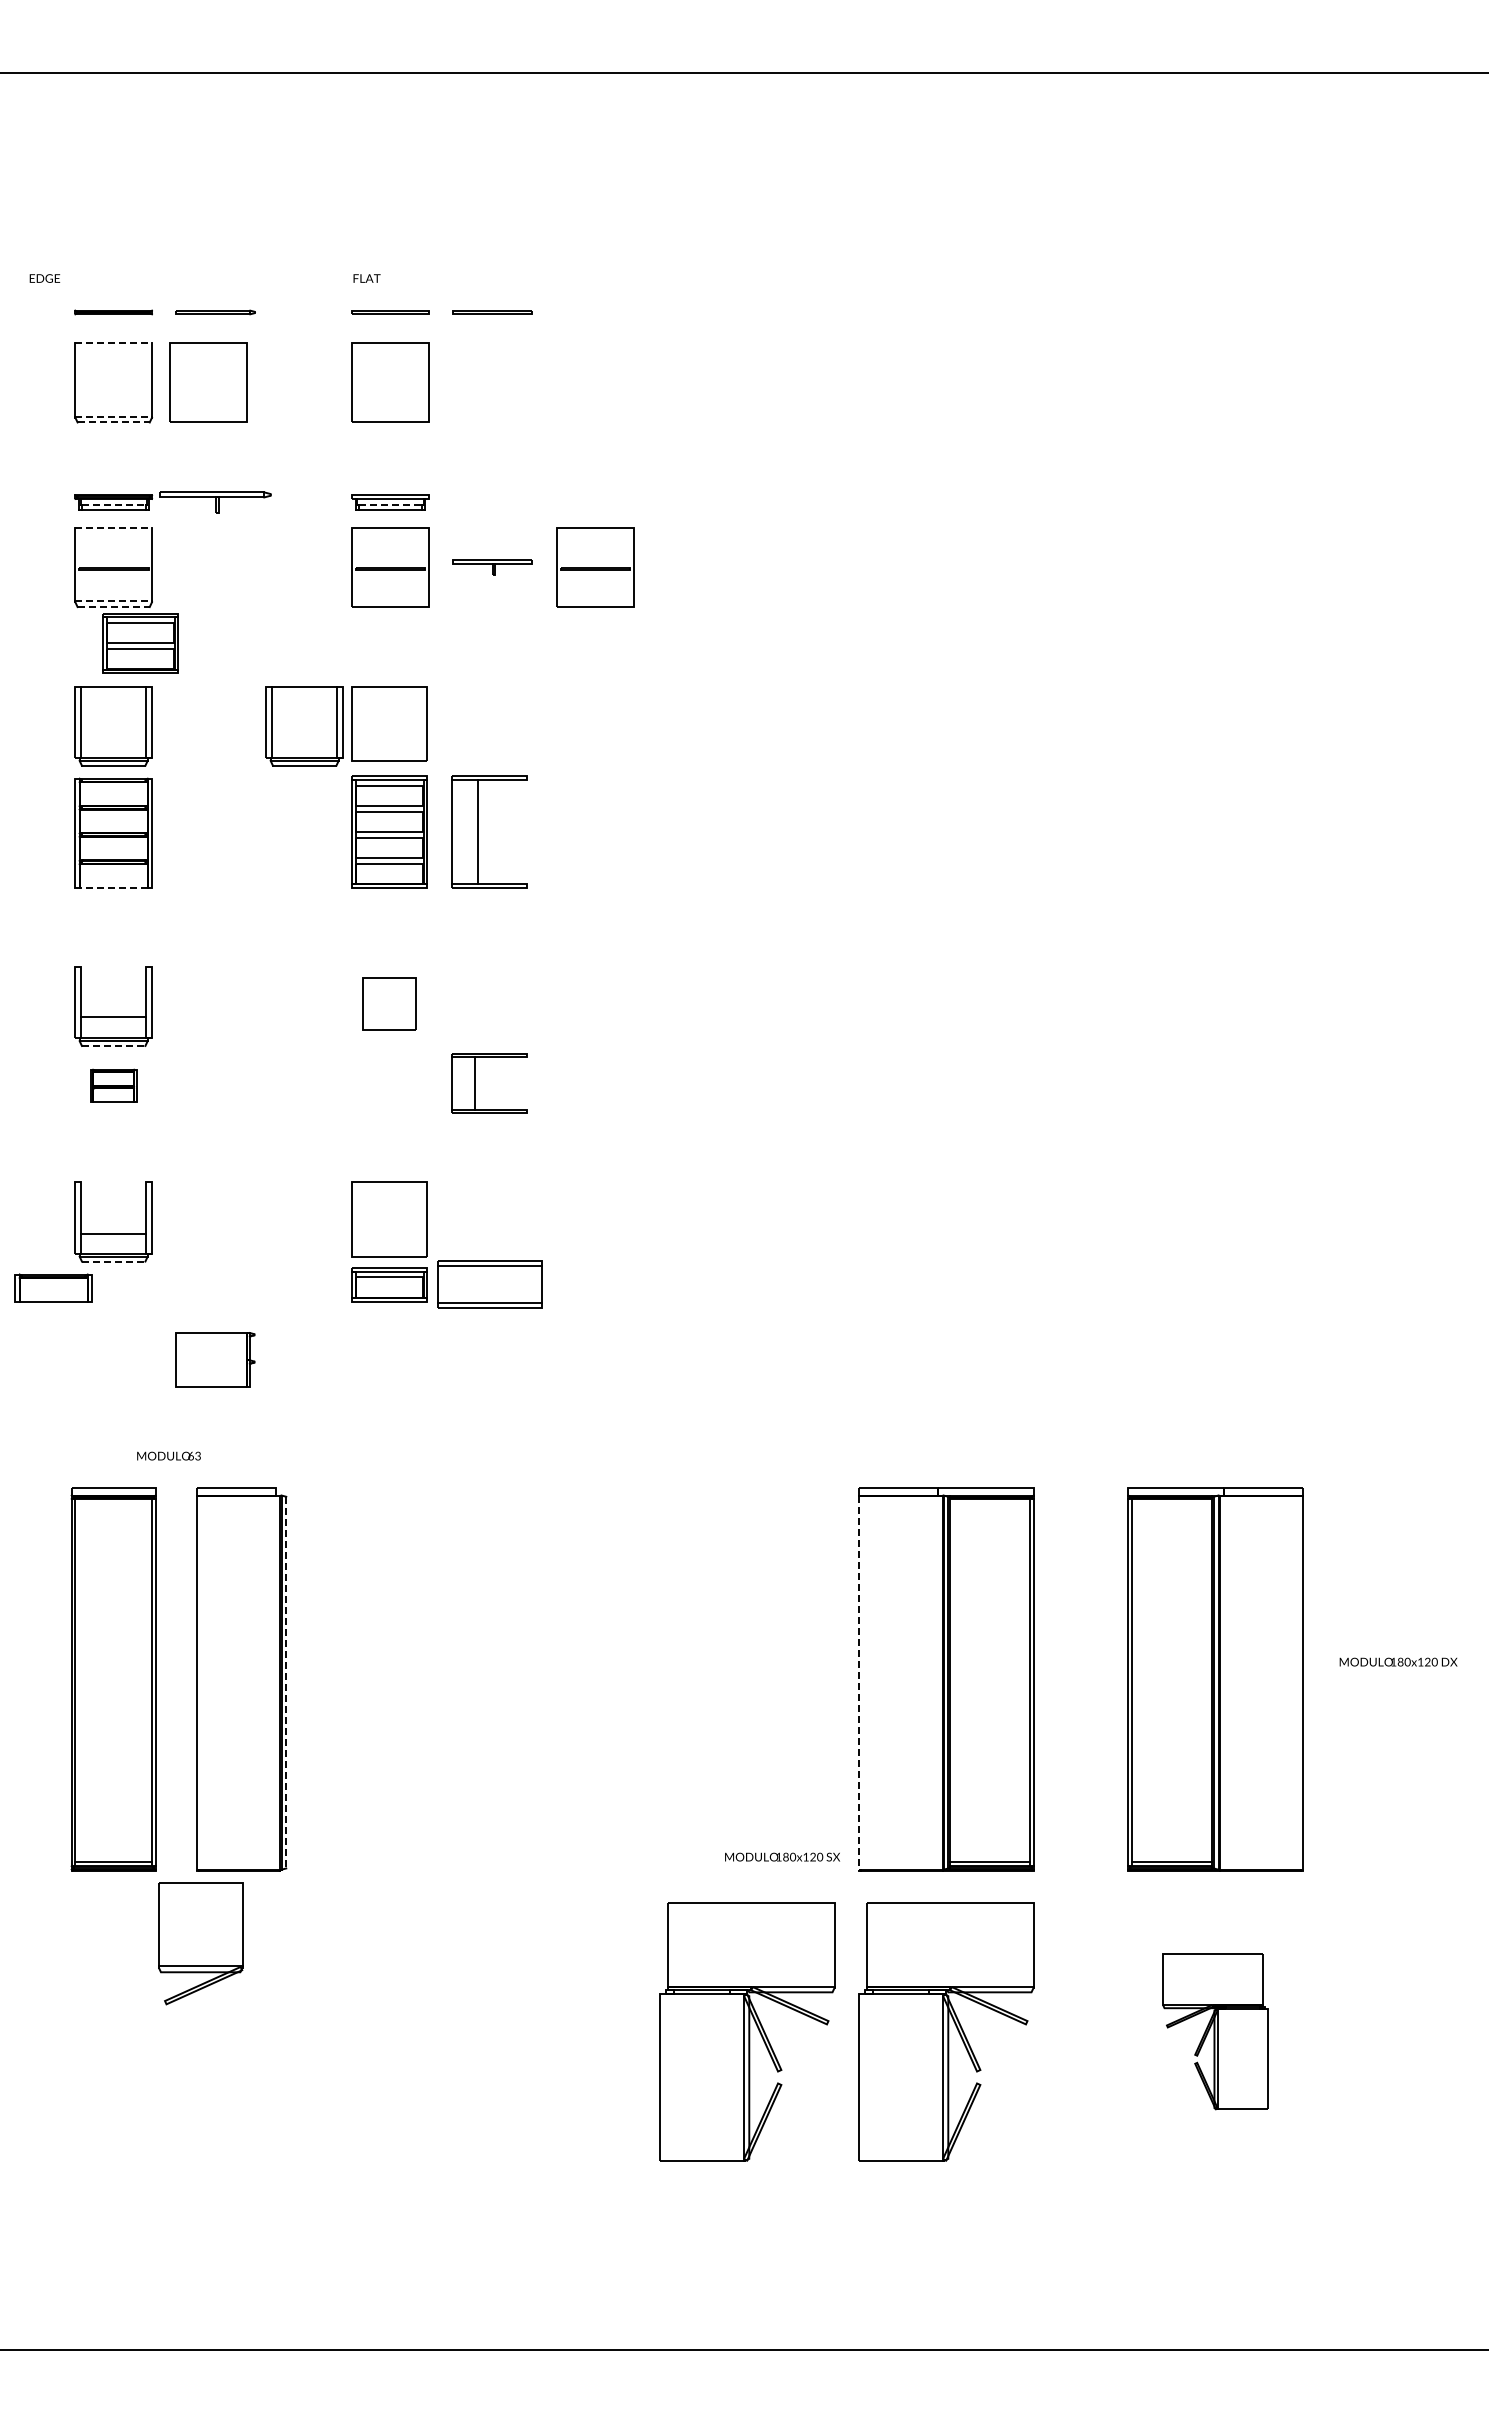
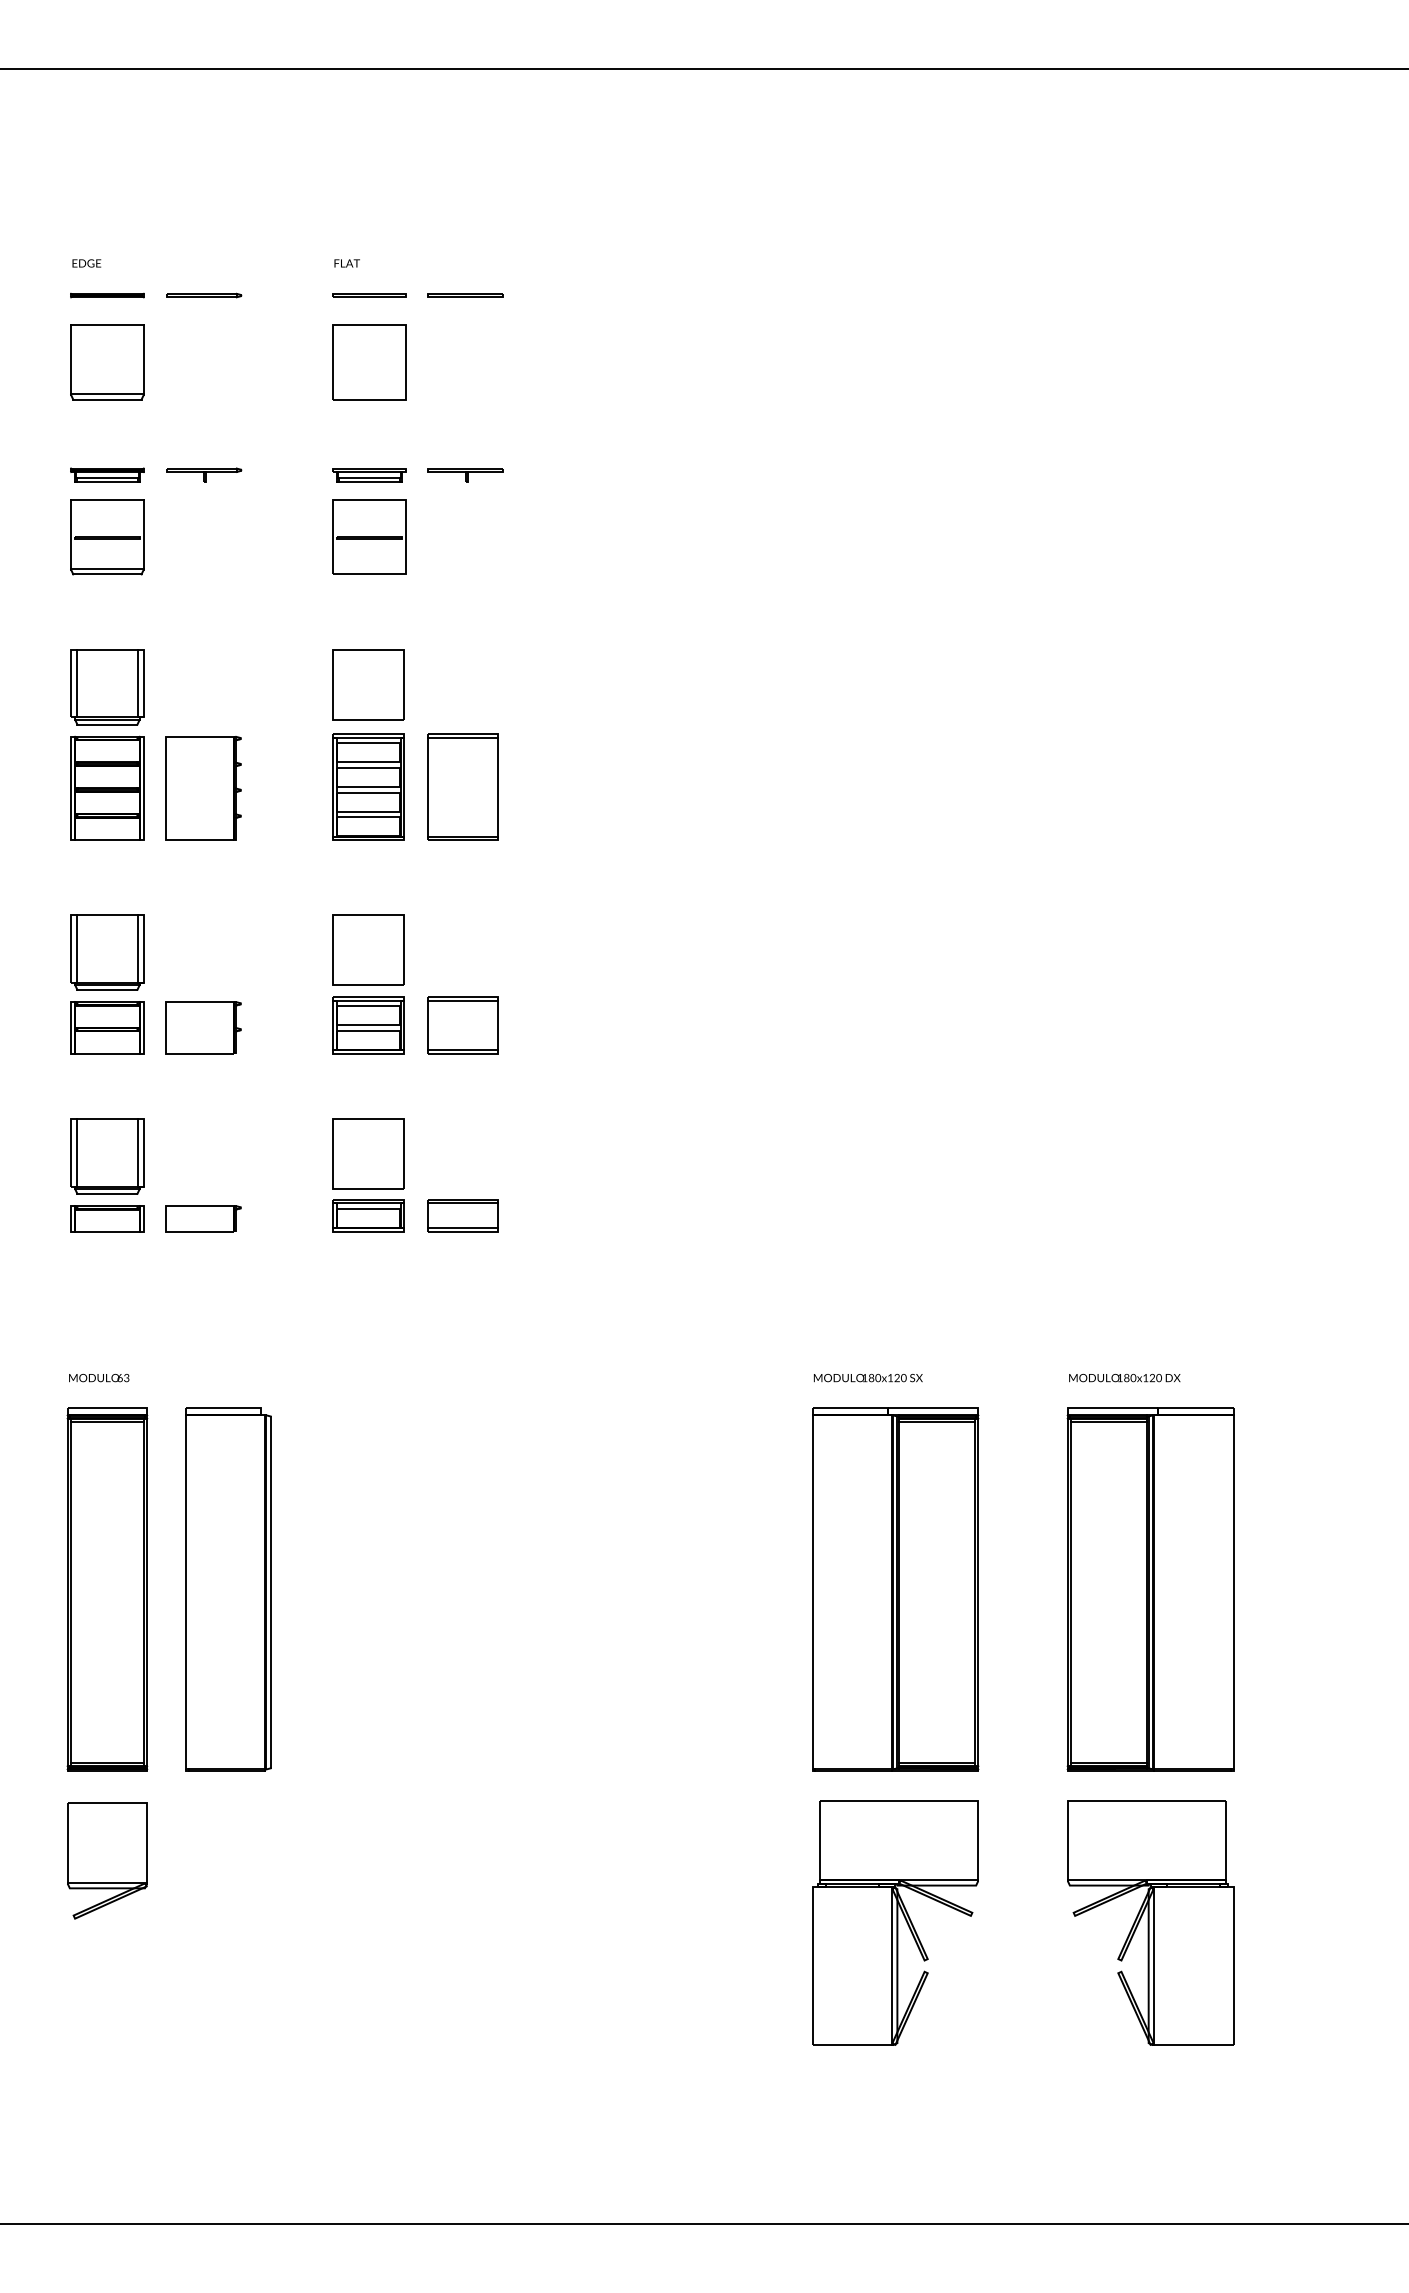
text: (44, 278) -> (86, 263), moved
line: (114, 343) -> (108, 324), dashed -> solid
part: (208, 382) -> (197, 361), removed
line: (114, 416) -> (108, 394), dashed -> solid
line: (114, 422) -> (108, 399), dashed -> solid
part: (215, 502) -> (203, 475), size x0.71
line: (113, 505) -> (107, 478), dashed -> solid
line: (390, 505) -> (369, 478), dashed -> solid
line: (114, 528) -> (108, 500), dashed -> solid
part: (492, 567) -> (465, 475), moved
part: (595, 567) -> (563, 536), removed
line: (114, 601) -> (108, 569), dashed -> solid
line: (114, 607) -> (108, 574), dashed -> solid
part: (140, 643) -> (368, 1025), moved
part: (304, 726) -> (288, 687), removed
line: (477, 831) -> (498, 786), moved
part: (215, 832) -> (203, 787), added
line: (113, 887) -> (107, 839), dashed -> solid
part: (389, 1003) -> (368, 949), size x1.43
line: (113, 1016) -> (107, 914), moved
line: (113, 1045) -> (107, 989), dashed -> solid
line: (474, 1083) -> (498, 1025), moved
part: (113, 1085) -> (107, 1027), size x1.67
line: (113, 1234) -> (107, 1119), moved
line: (113, 1261) -> (107, 1193), dashed -> solid
part: (489, 1284) -> (463, 1215), size x0.71
part: (53, 1287) -> (107, 1218), moved
part: (215, 1287) -> (203, 1218), added
part: (215, 1359) -> (203, 1027), moved
text: (168, 1455) -> (98, 1377), moved
line: (113, 1502) -> (107, 1421), added
line: (989, 1502) -> (936, 1421), added
line: (1171, 1502) -> (1108, 1421), added
text: (1398, 1661) -> (1124, 1377), moved
line: (286, 1682) -> (271, 1592), dashed -> solid
line: (858, 1683) -> (812, 1593), dashed -> solid
text: (782, 1856) -> (868, 1377), moved
part: (200, 1943) -> (107, 1861), moved
part: (747, 2031) -> (707, 1922), removed
part: (1215, 2031) -> (1150, 1922), size x1.67

